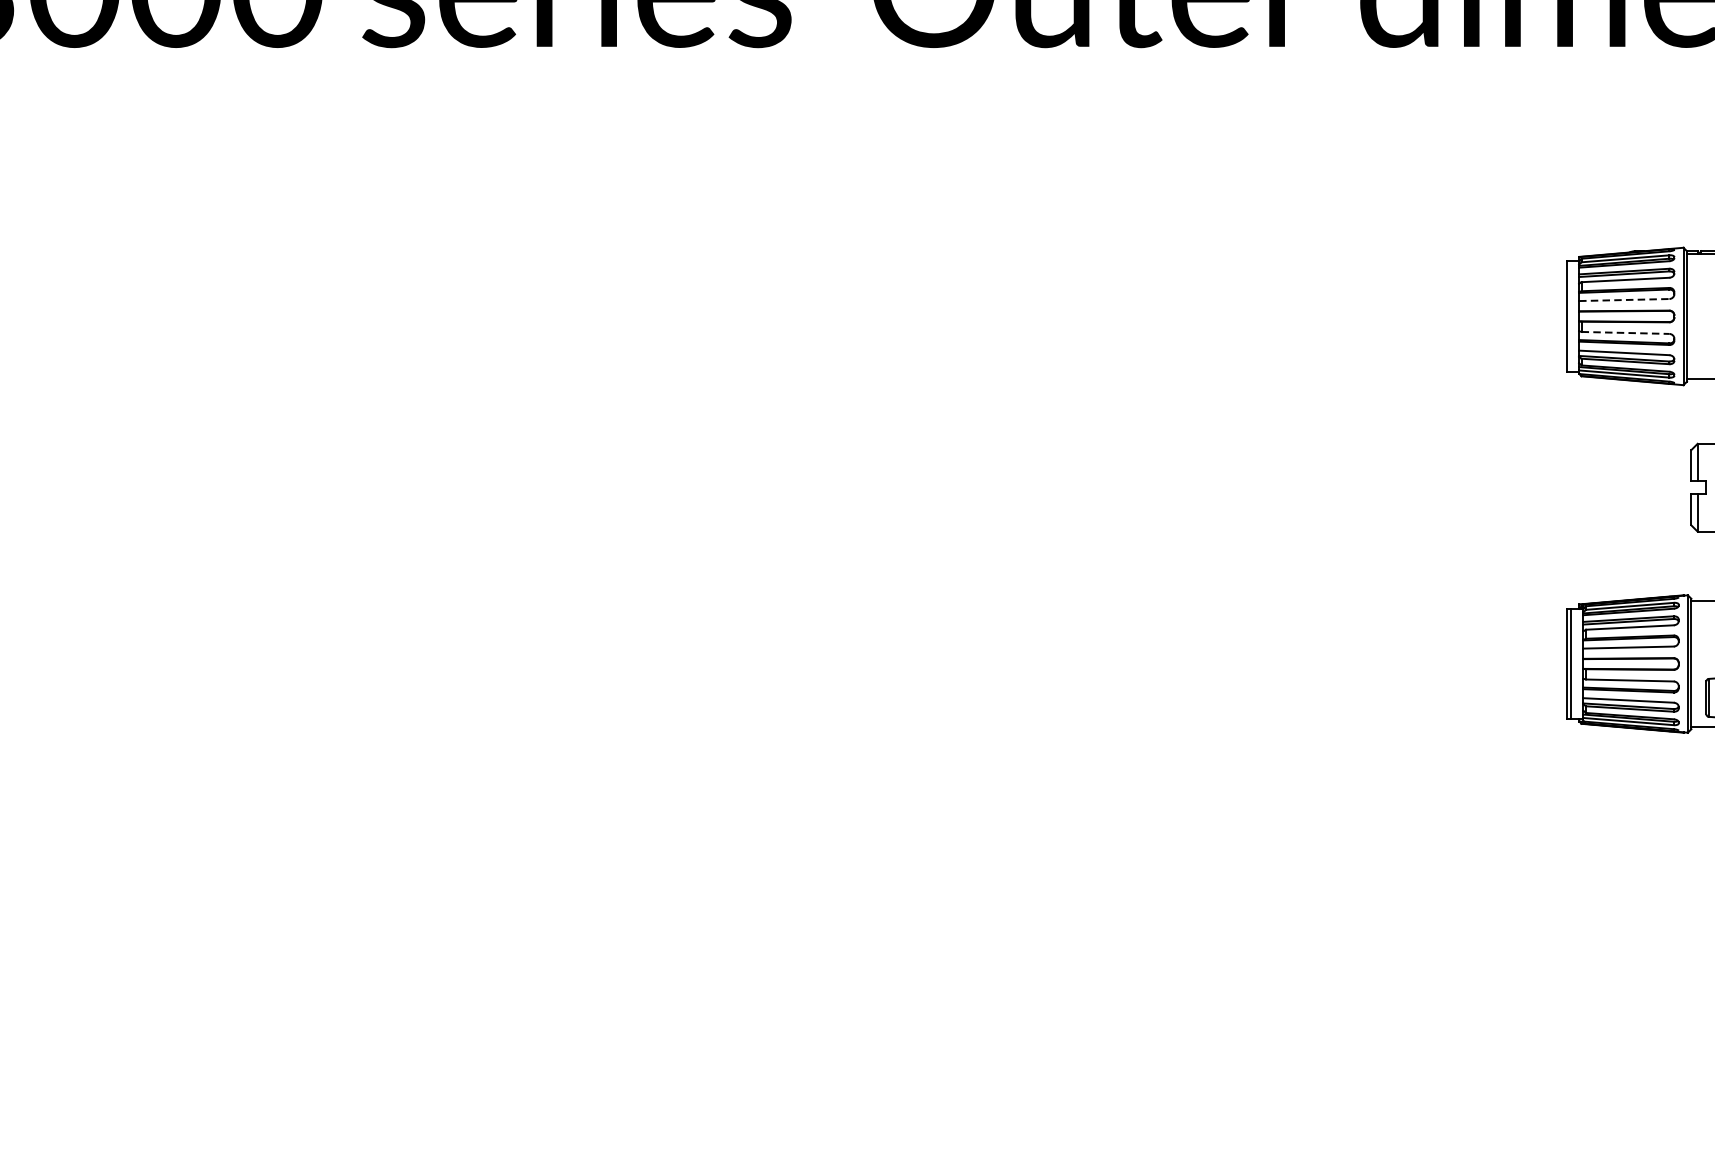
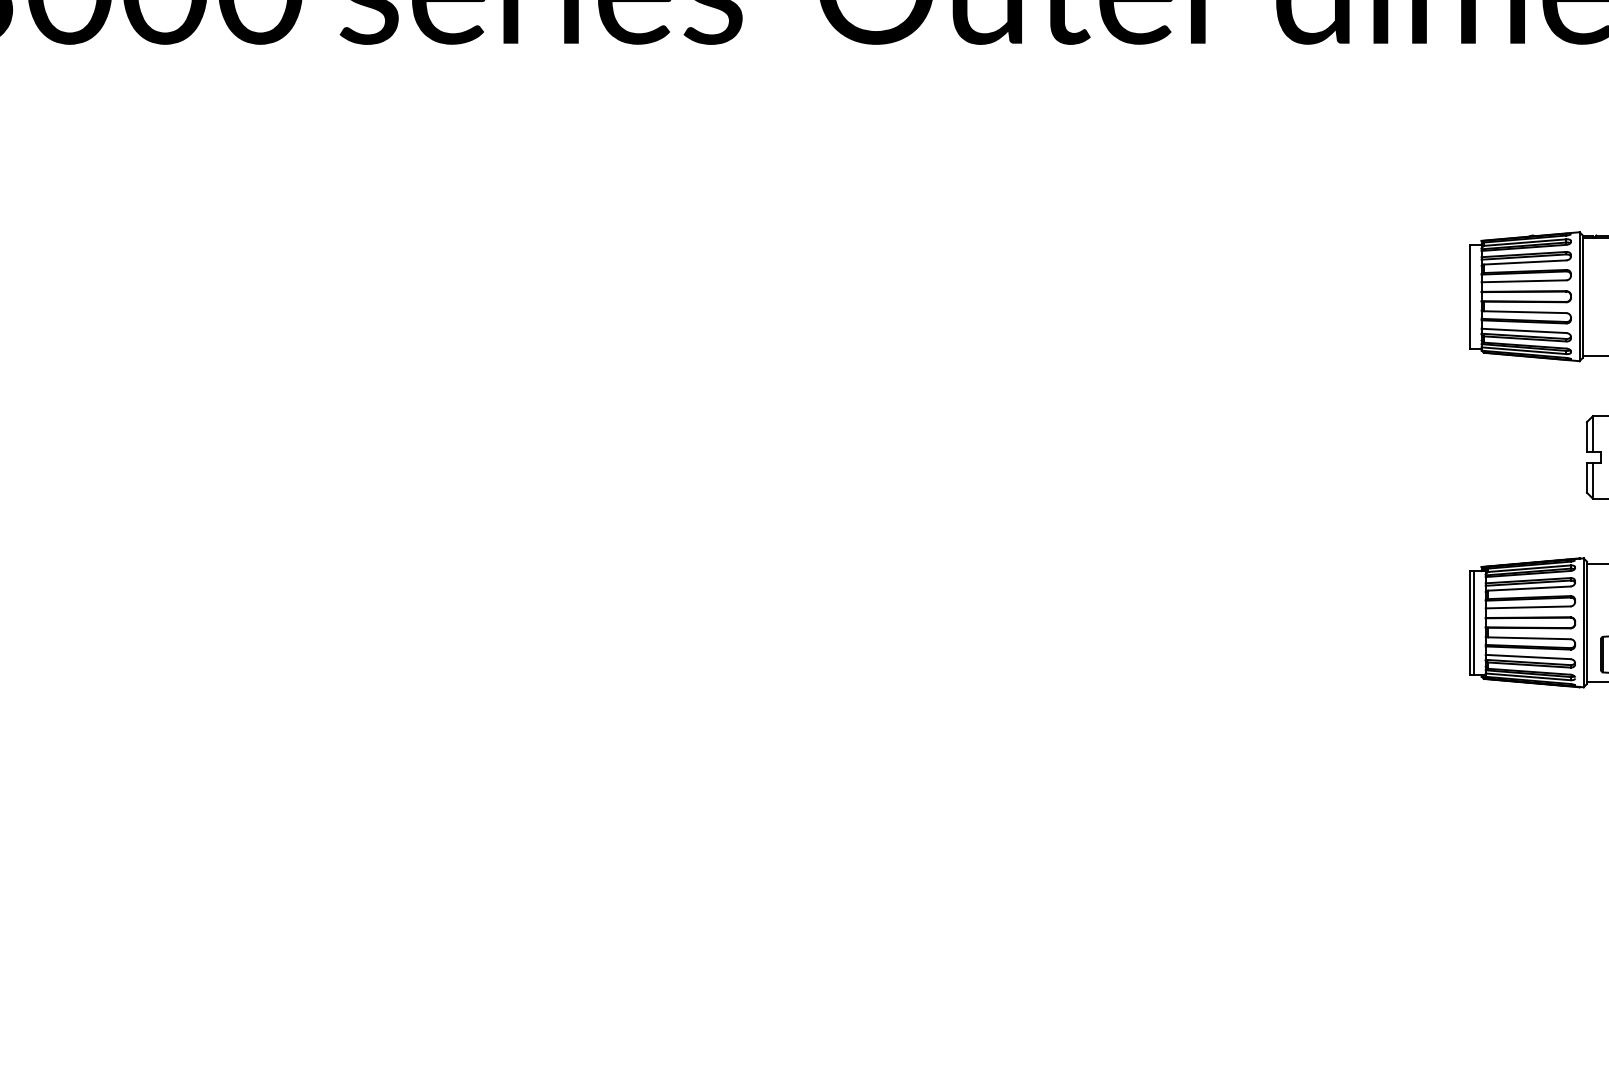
line: (1624, 300) -> (1524, 281), dashed -> solid
line: (1625, 333) -> (1525, 312), dashed -> solid

